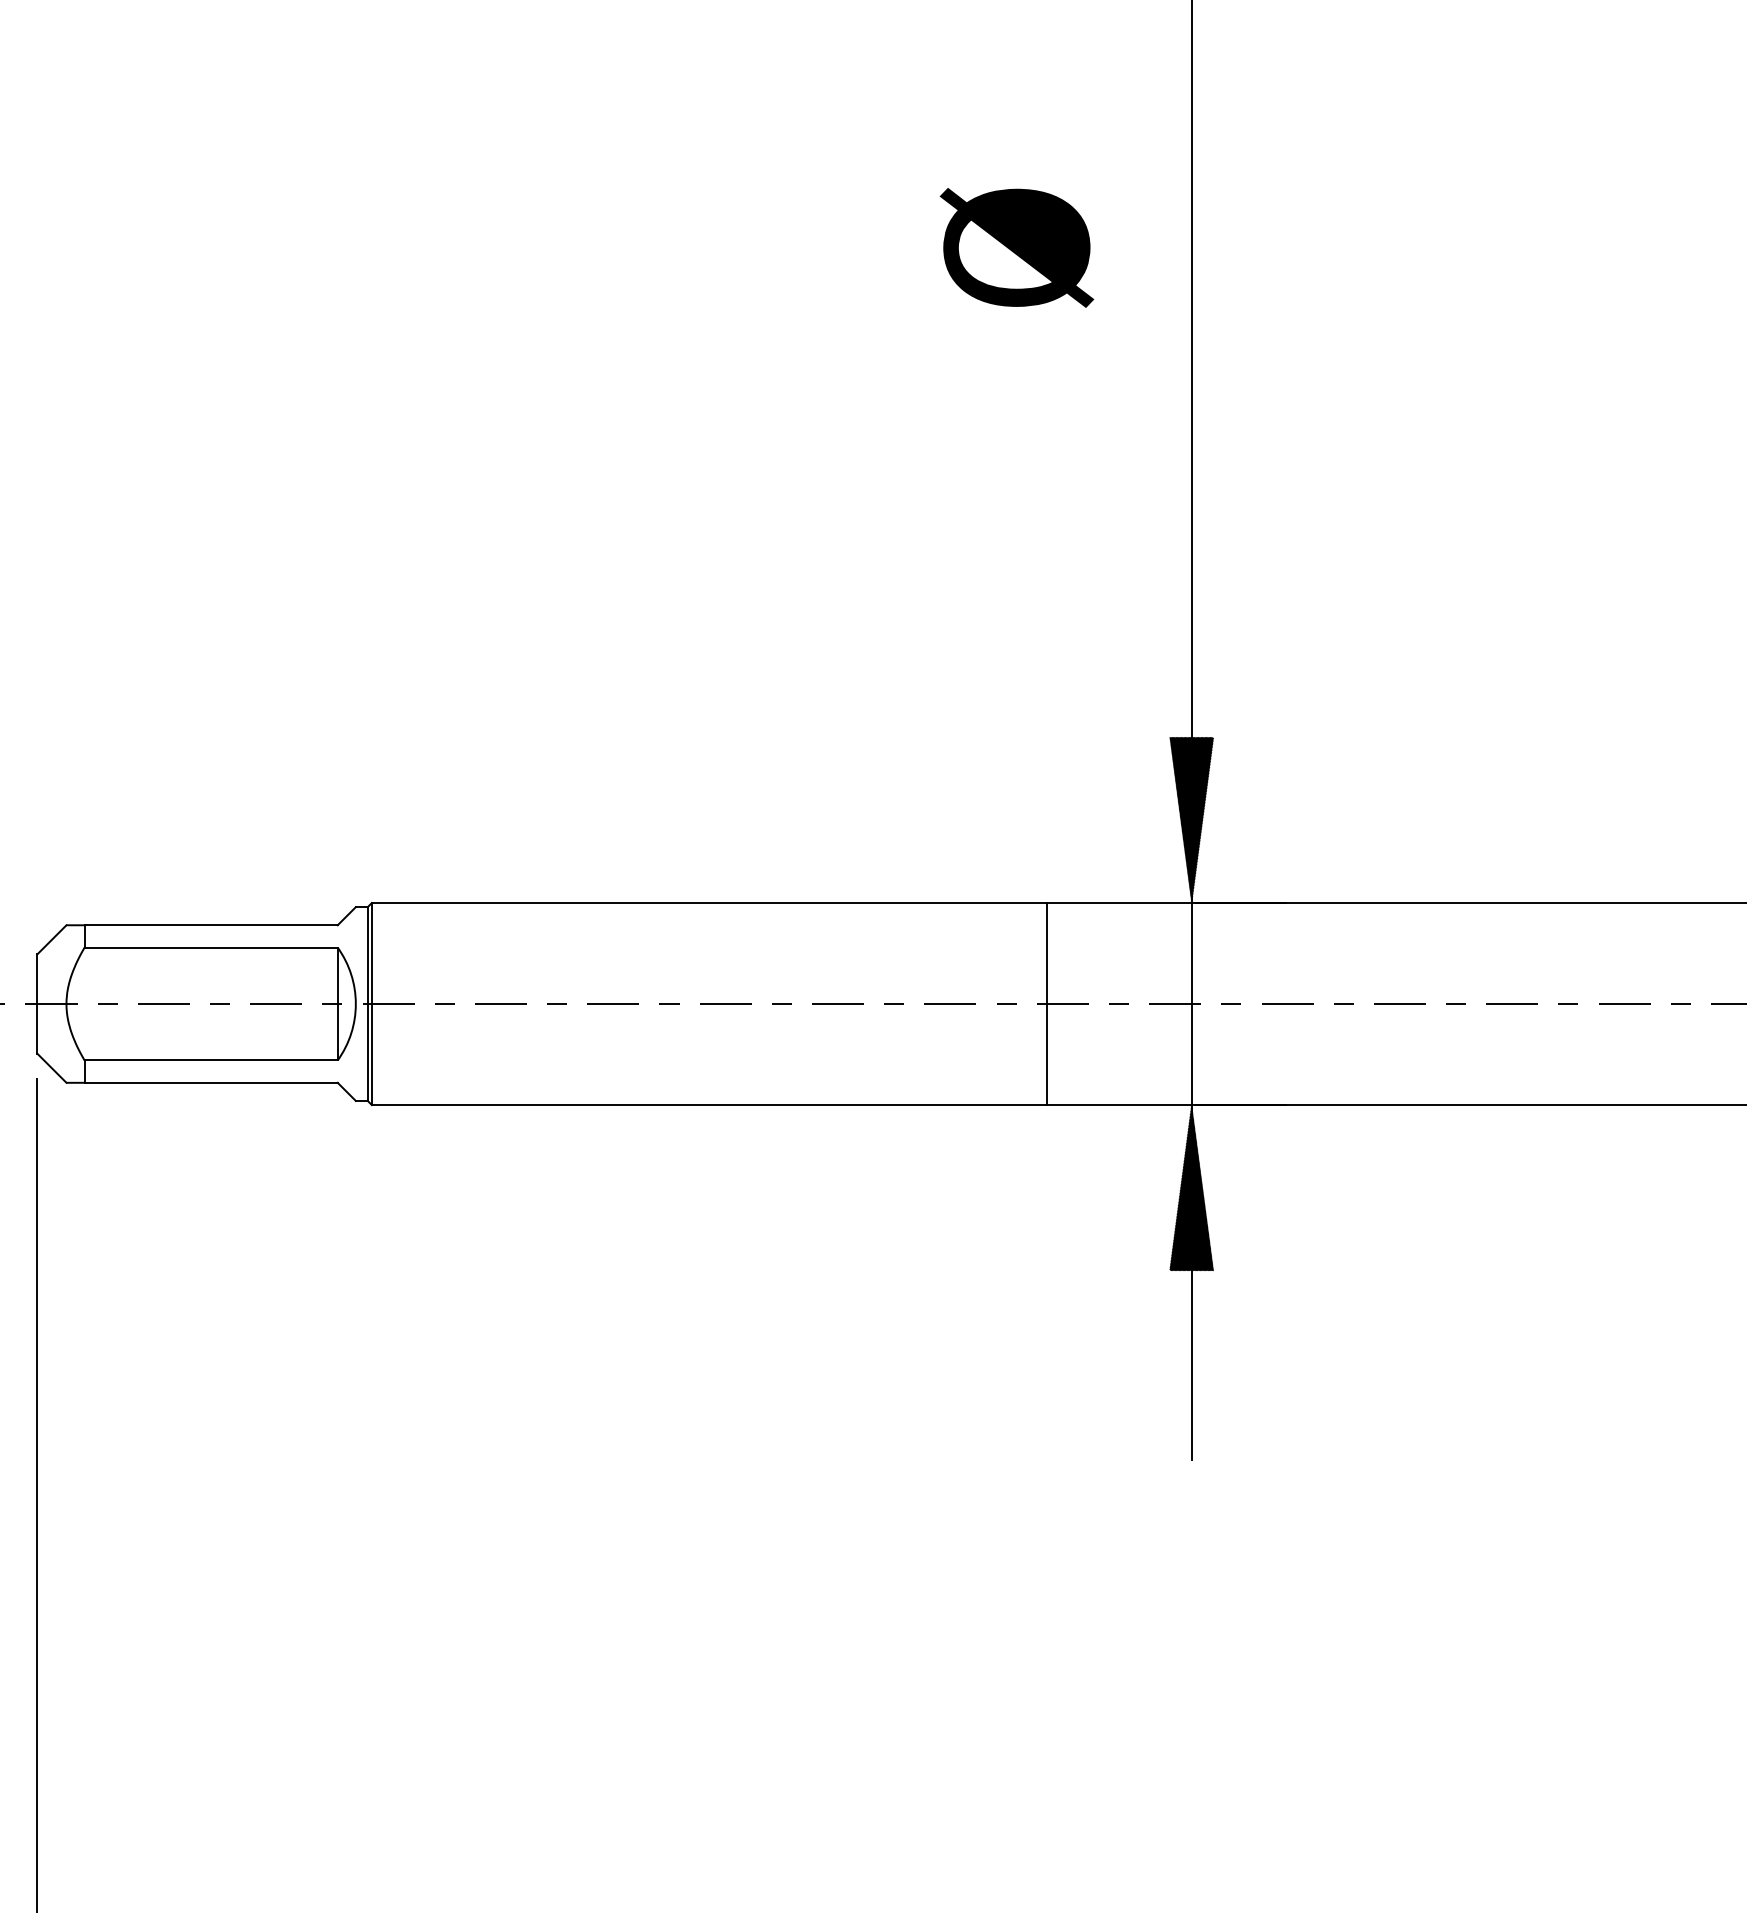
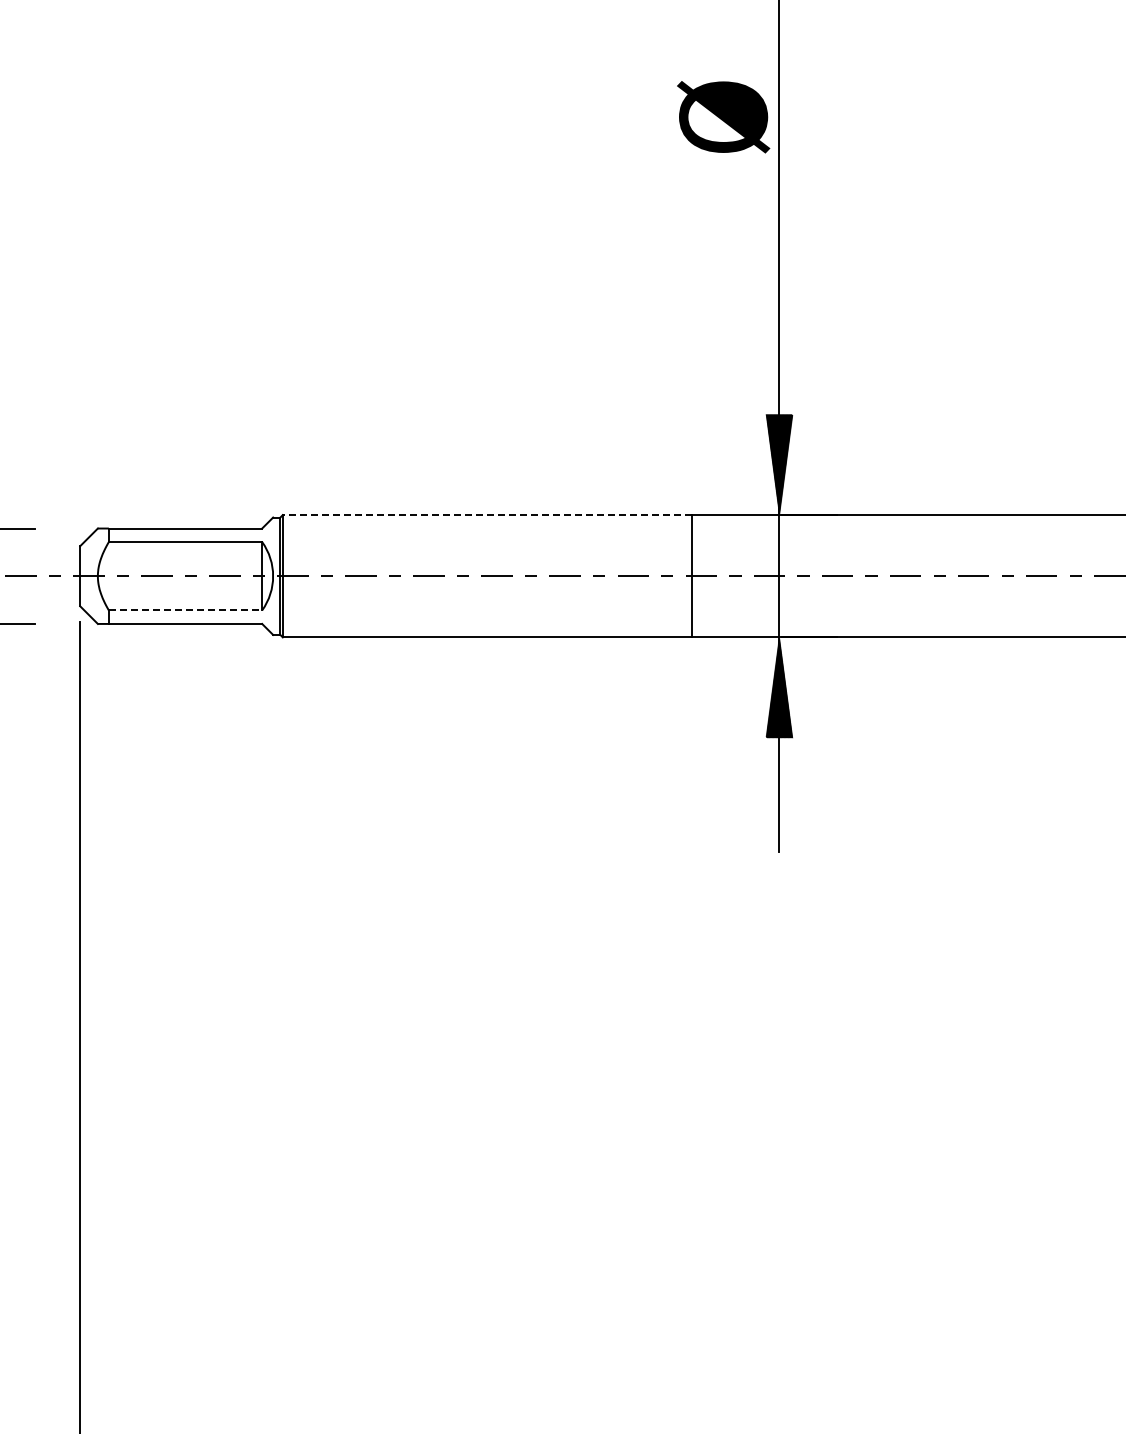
text: (1016, 248) -> (723, 117), moved
line: (709, 903) -> (487, 515), solid -> dashed
line: (211, 1060) -> (185, 610), solid -> dashed

